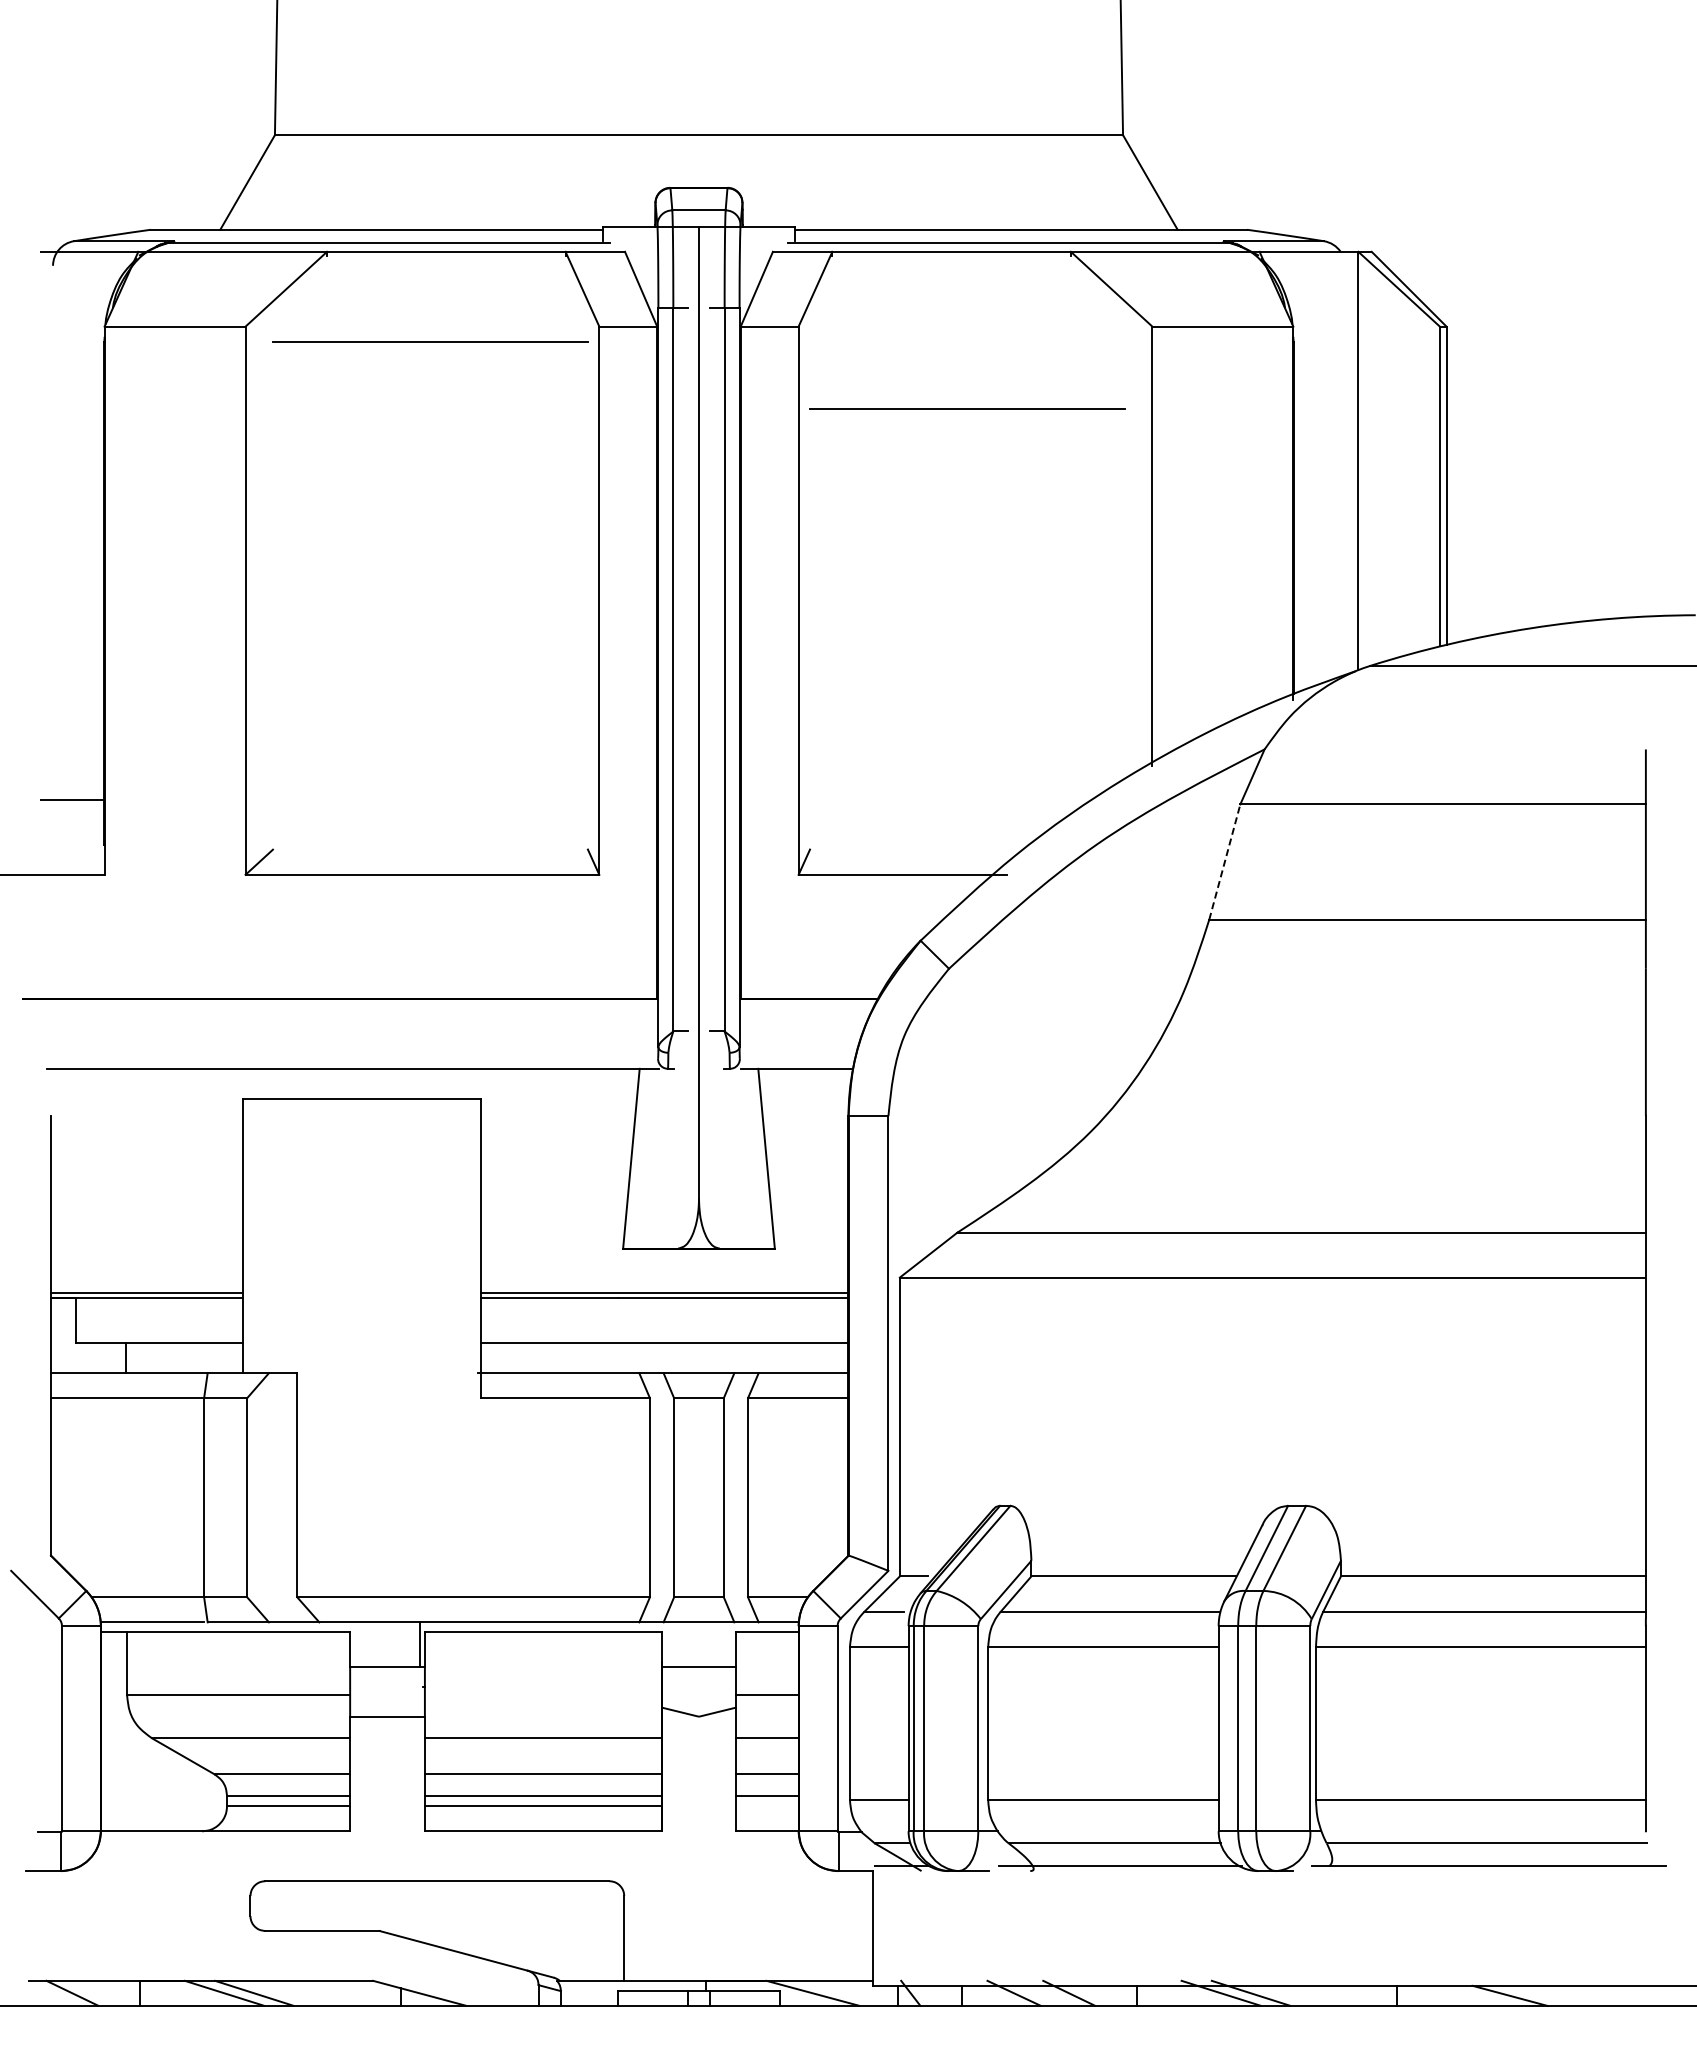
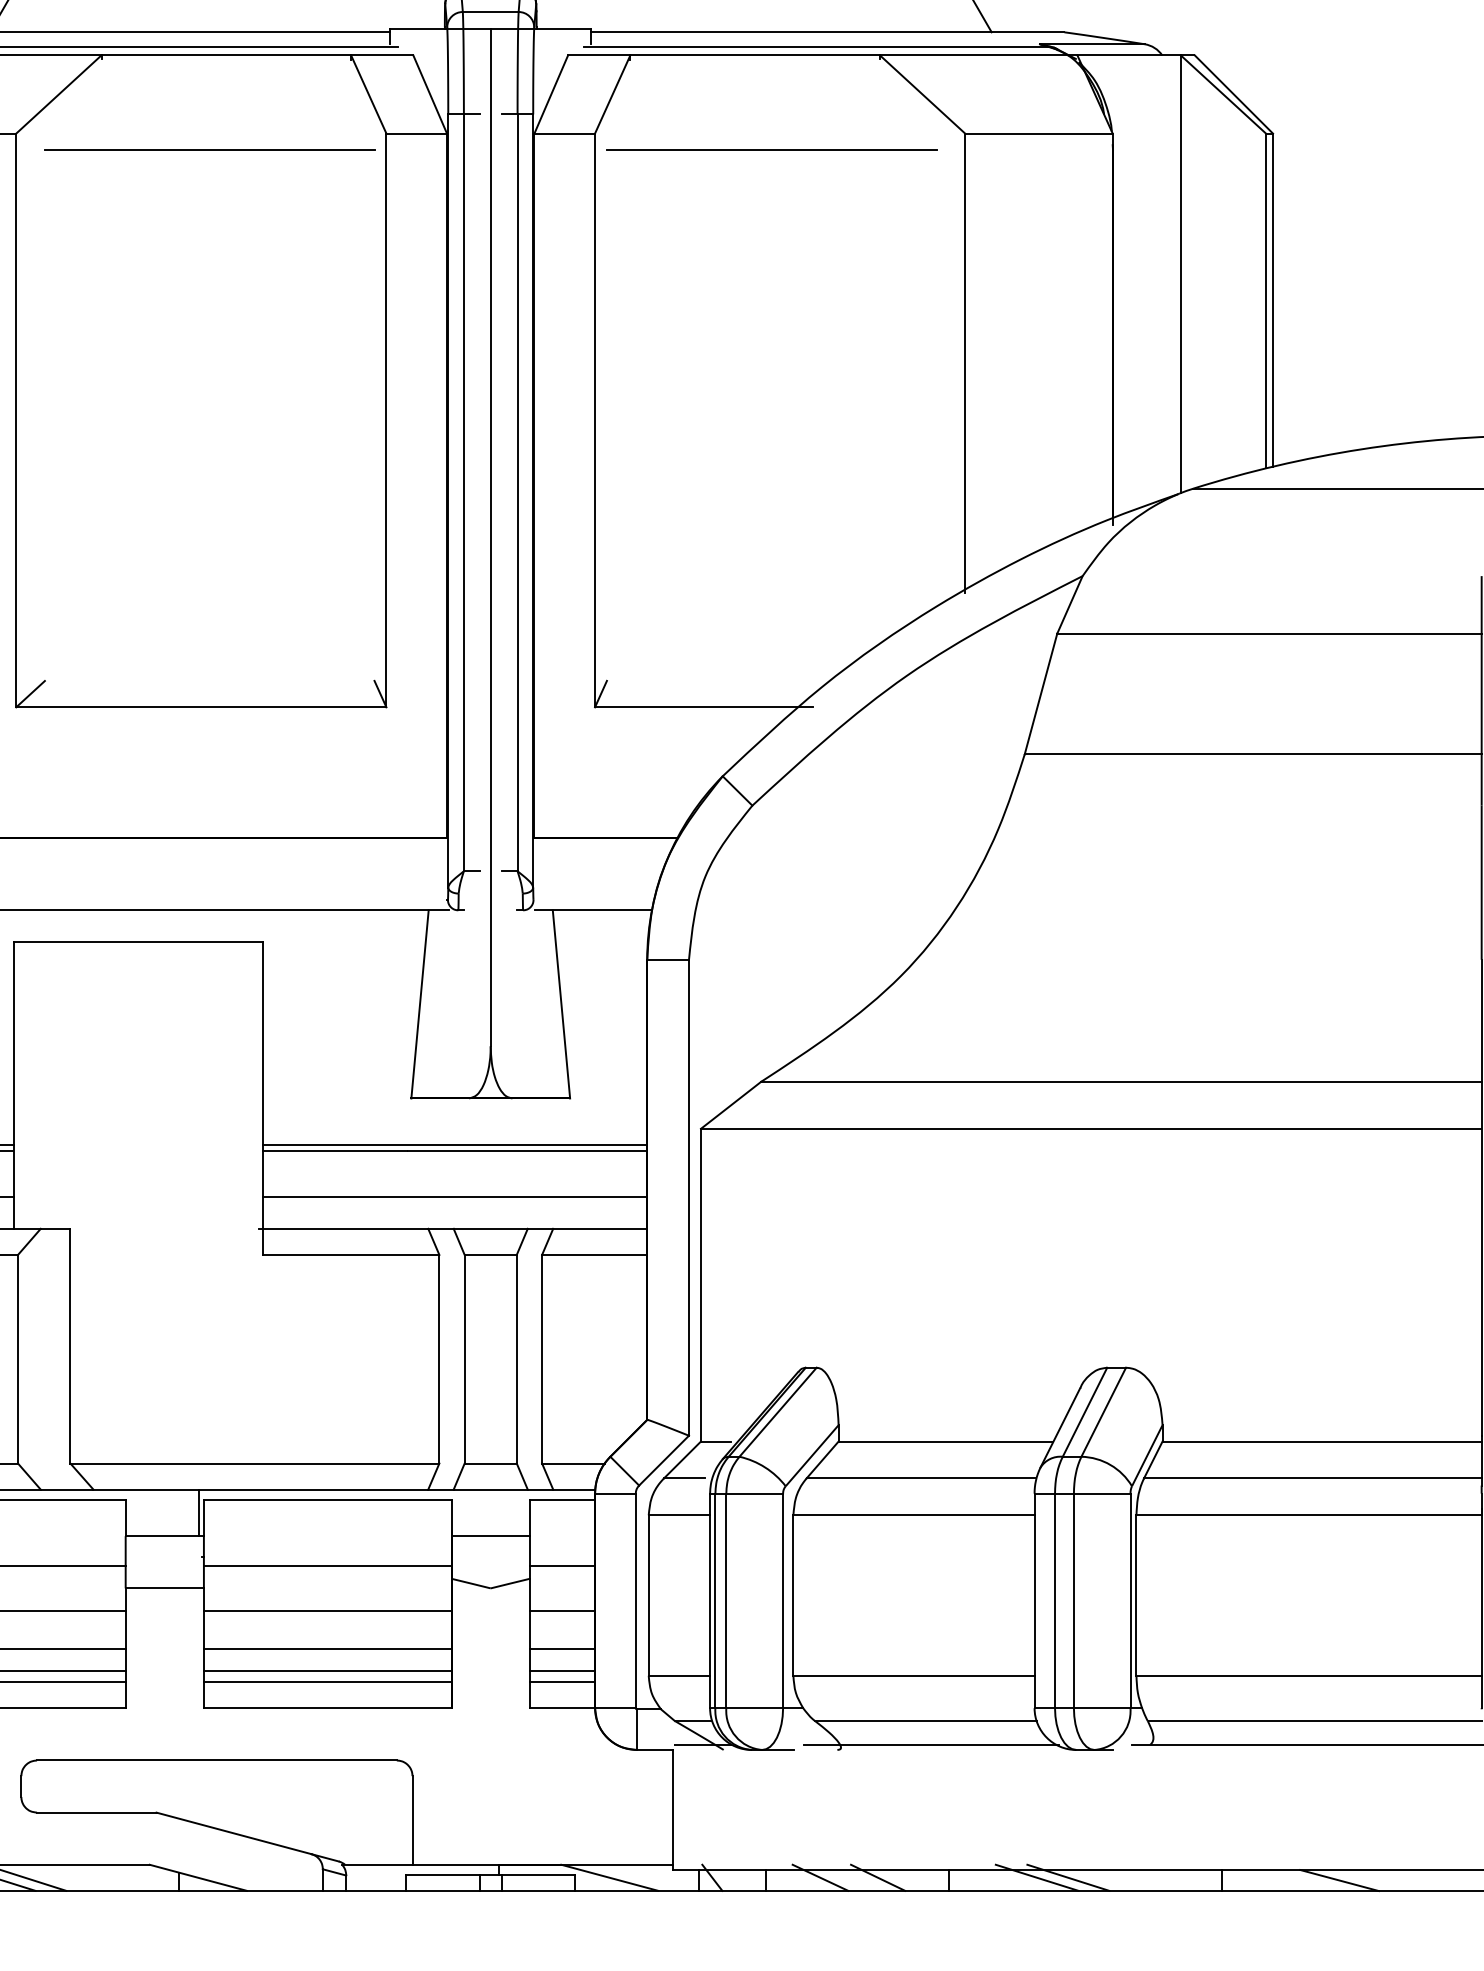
line: (967, 408) -> (771, 149), moved
line: (1224, 862) -> (1040, 694), dashed -> solid
line: (542, 1695) -> (326, 1566), added
line: (767, 1806) -> (562, 1682), added

